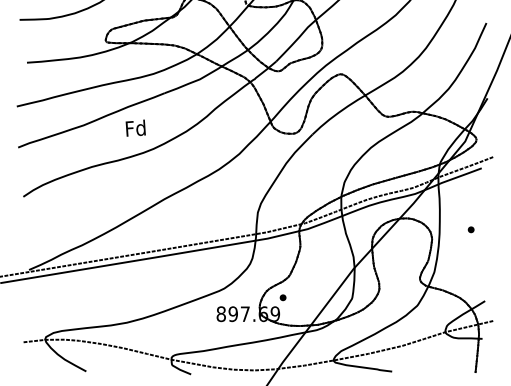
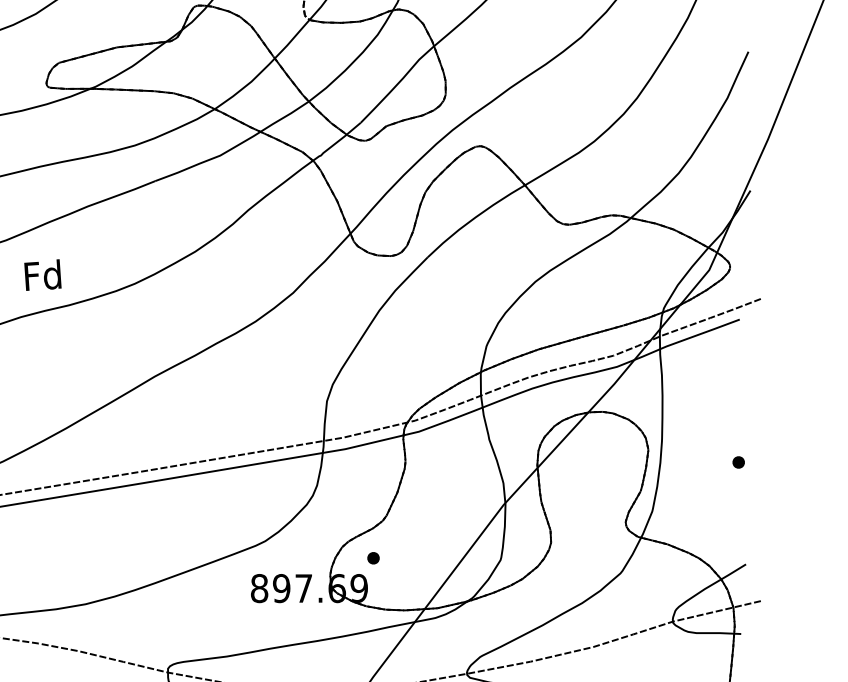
text: (135, 127) -> (42, 273), moved
part: (470, 229) -> (737, 461), moved

